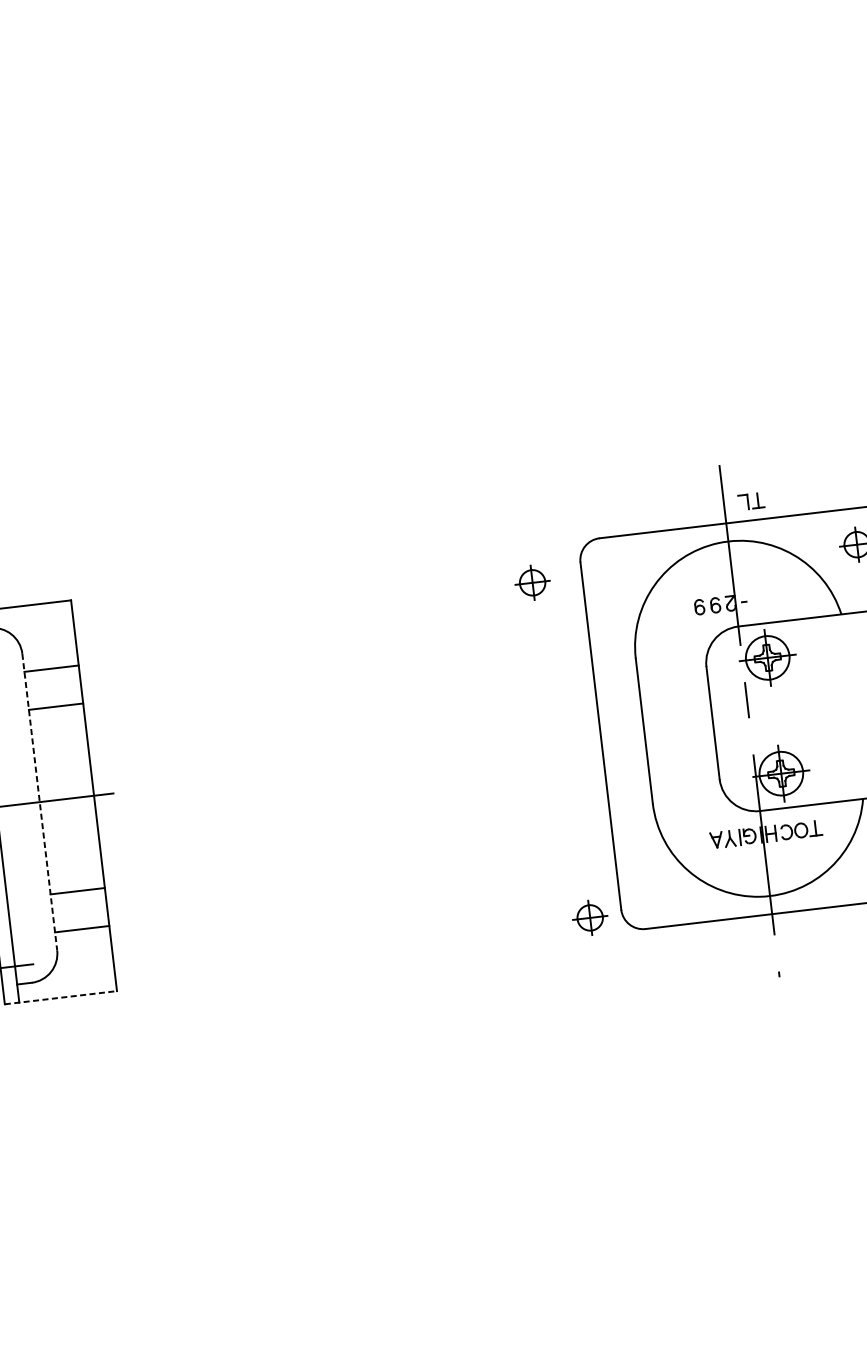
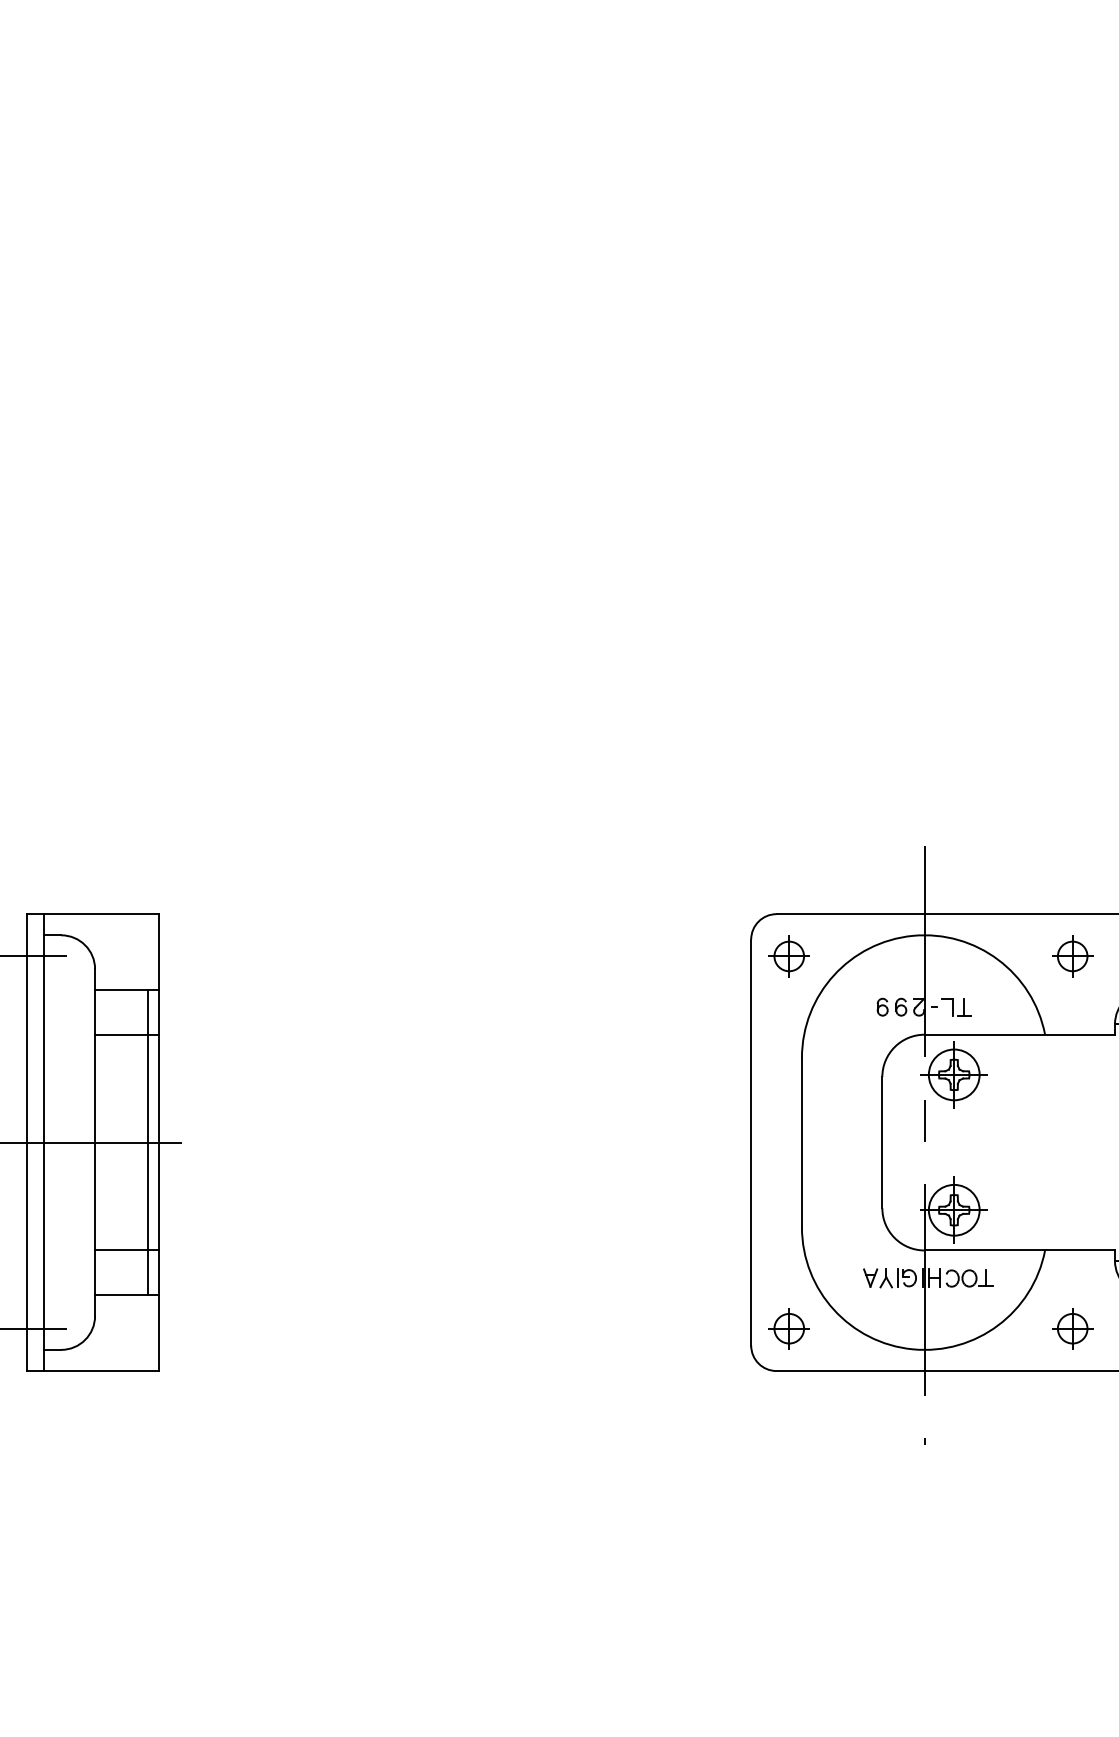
part: (751, 501) -> (956, 1007), moved
part: (532, 582) -> (788, 956), moved
line: (85, 796) -> (148, 1142), added
line: (40, 802) -> (95, 1143), dashed -> solid
part: (589, 917) -> (788, 1328), moved
line: (60, 998) -> (92, 1371), dashed -> solid

